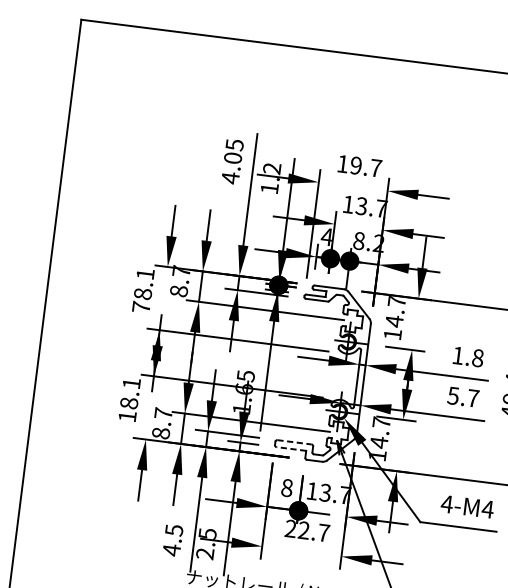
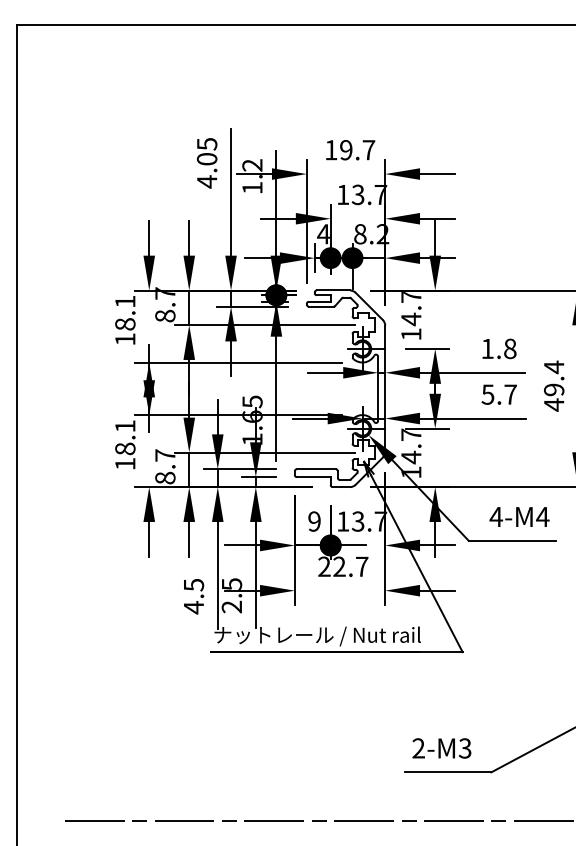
text: (141, 307) -> (125, 339), 78.1 -> 18.1
line: (294, 442) -> (316, 469), dashed -> solid
line: (291, 449) -> (313, 477), dashed -> solid
text: (287, 487) -> (314, 521), 8 -> 9

